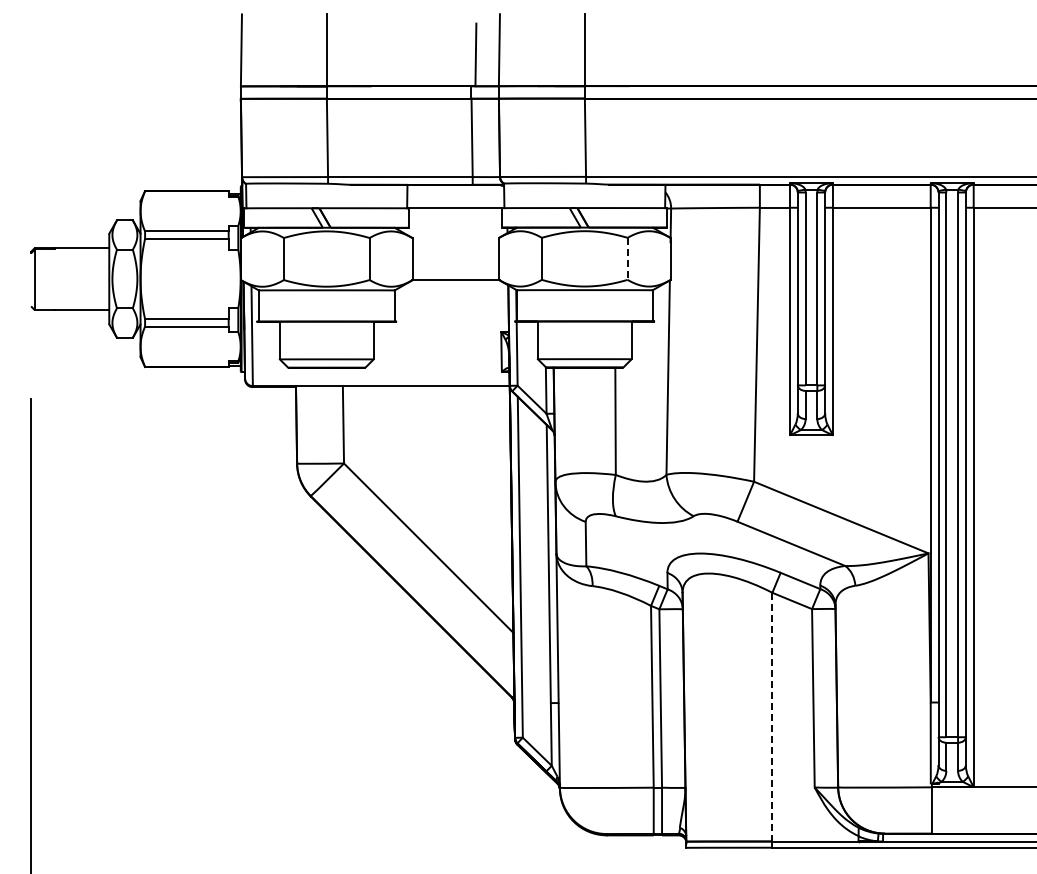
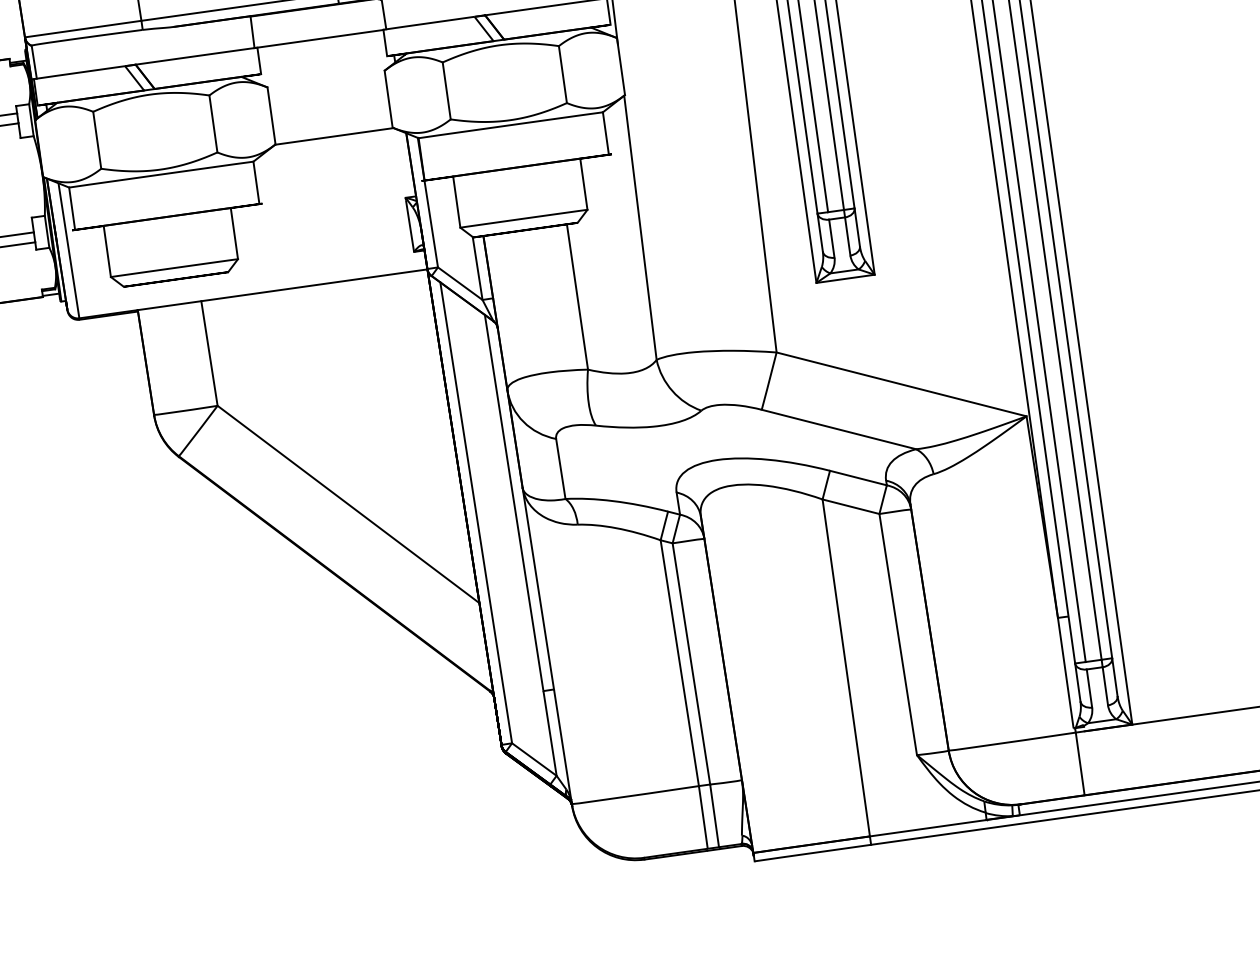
line: (627, 259) -> (562, 75), dashed -> solid
line: (772, 716) -> (846, 667), dashed -> solid

